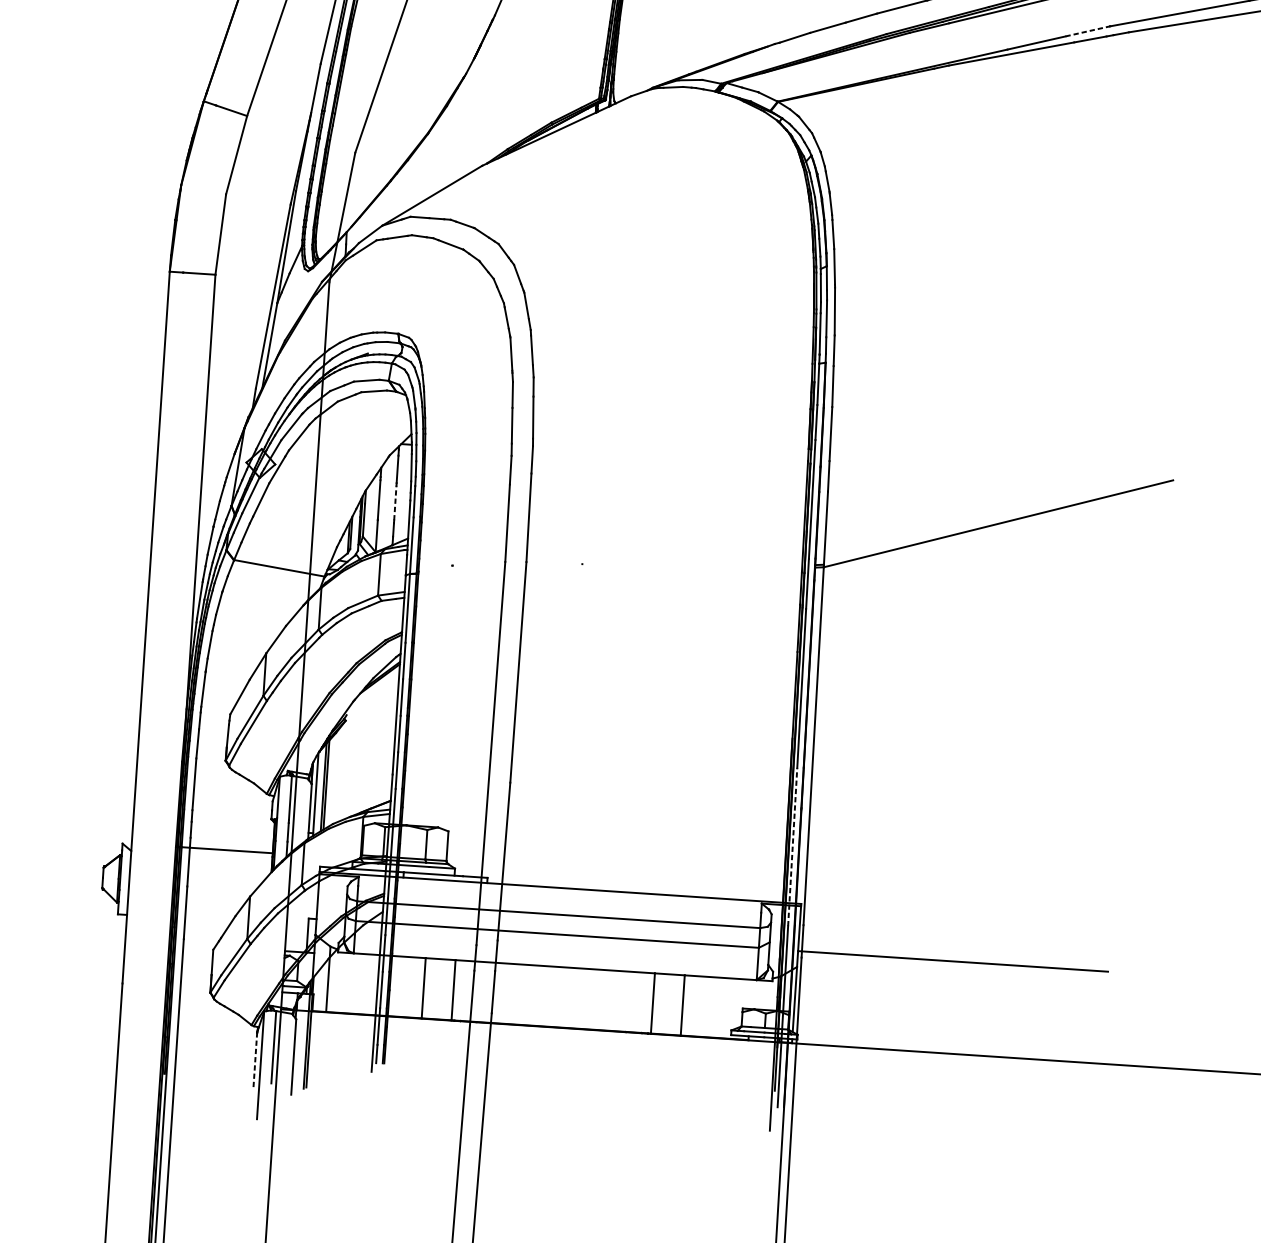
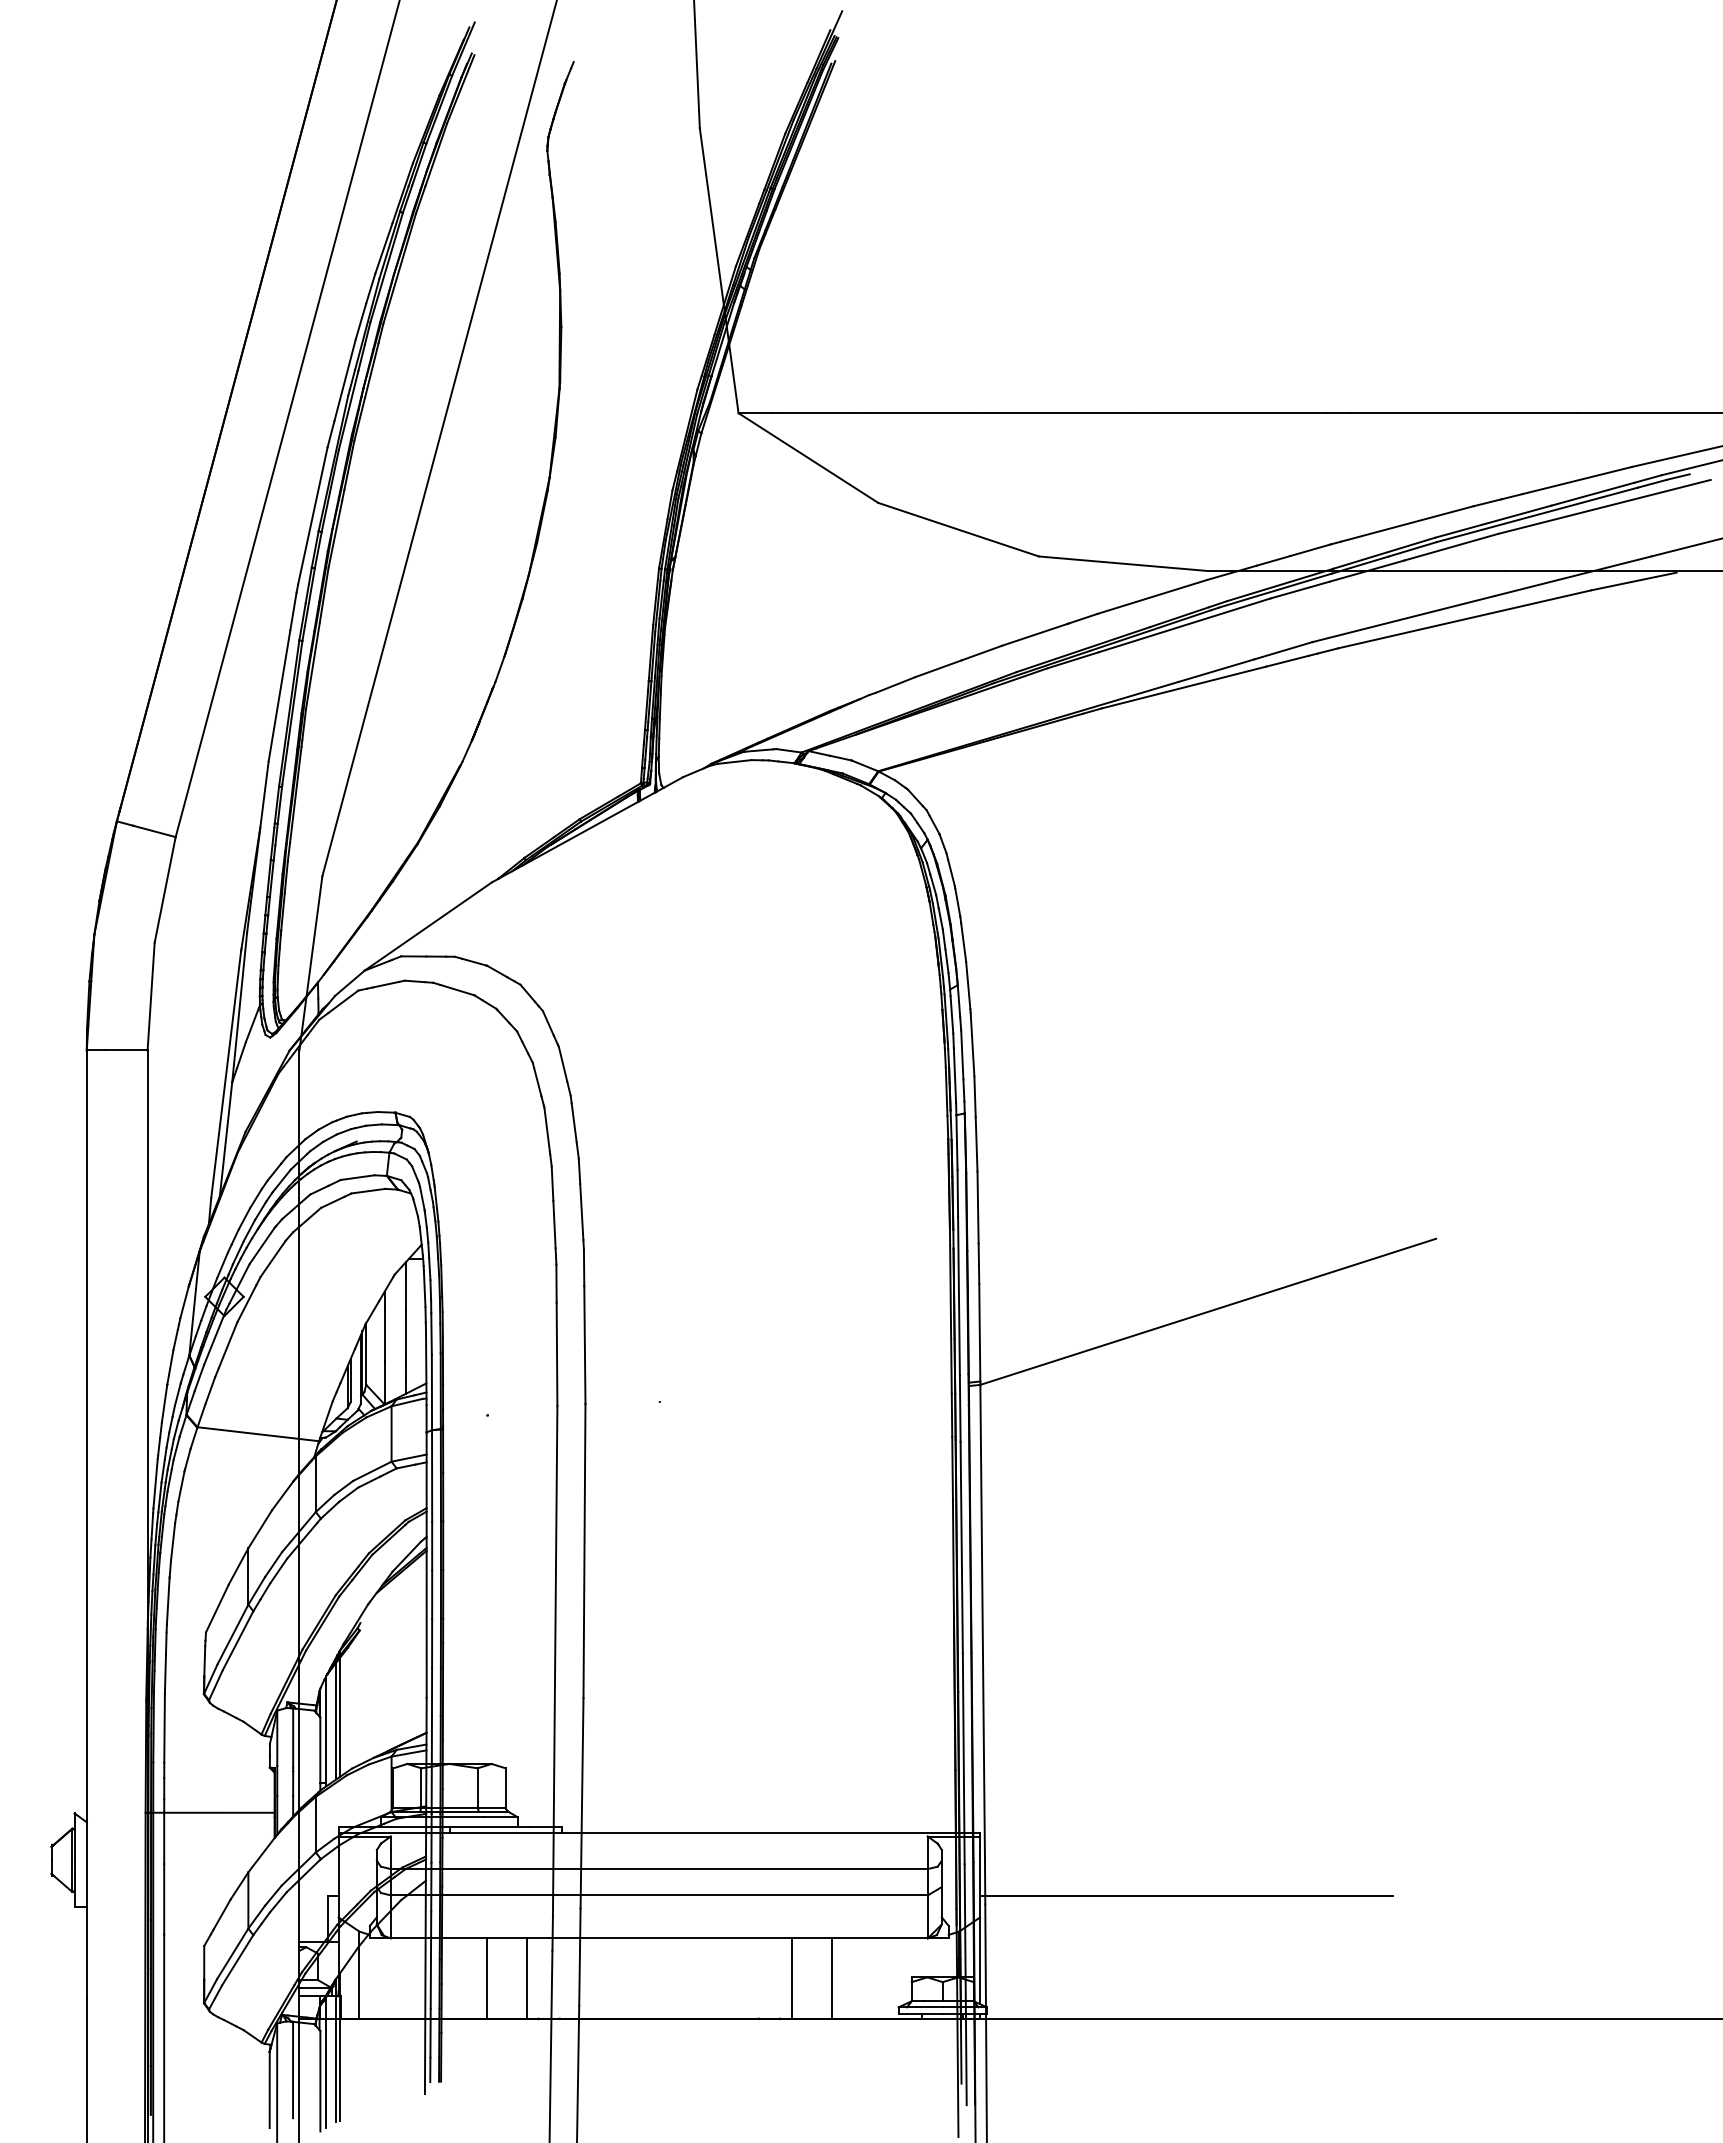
line: (1087, 31) -> (1283, 650), dashed -> solid
line: (395, 502) -> (406, 1336), dashed -> solid
line: (792, 846) -> (963, 1758), dashed -> solid
line: (299, 1042) -> (326, 2061), added
line: (255, 1061) -> (269, 2090), dashed -> solid

